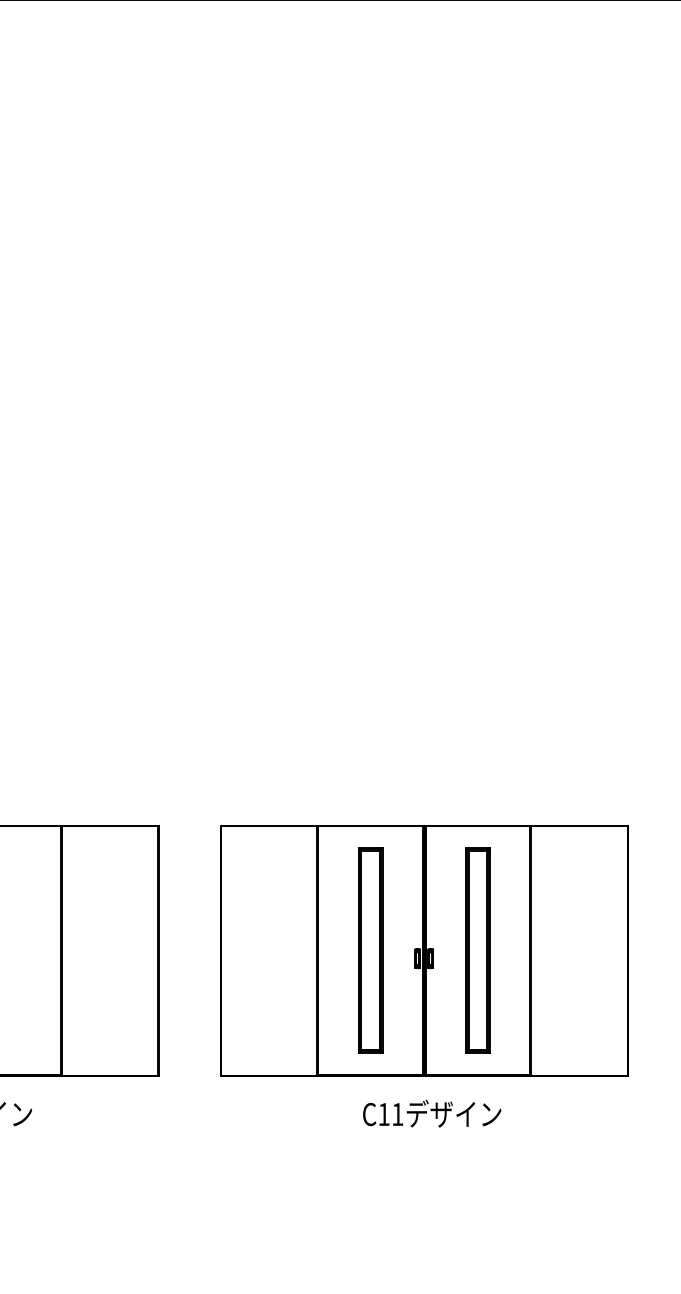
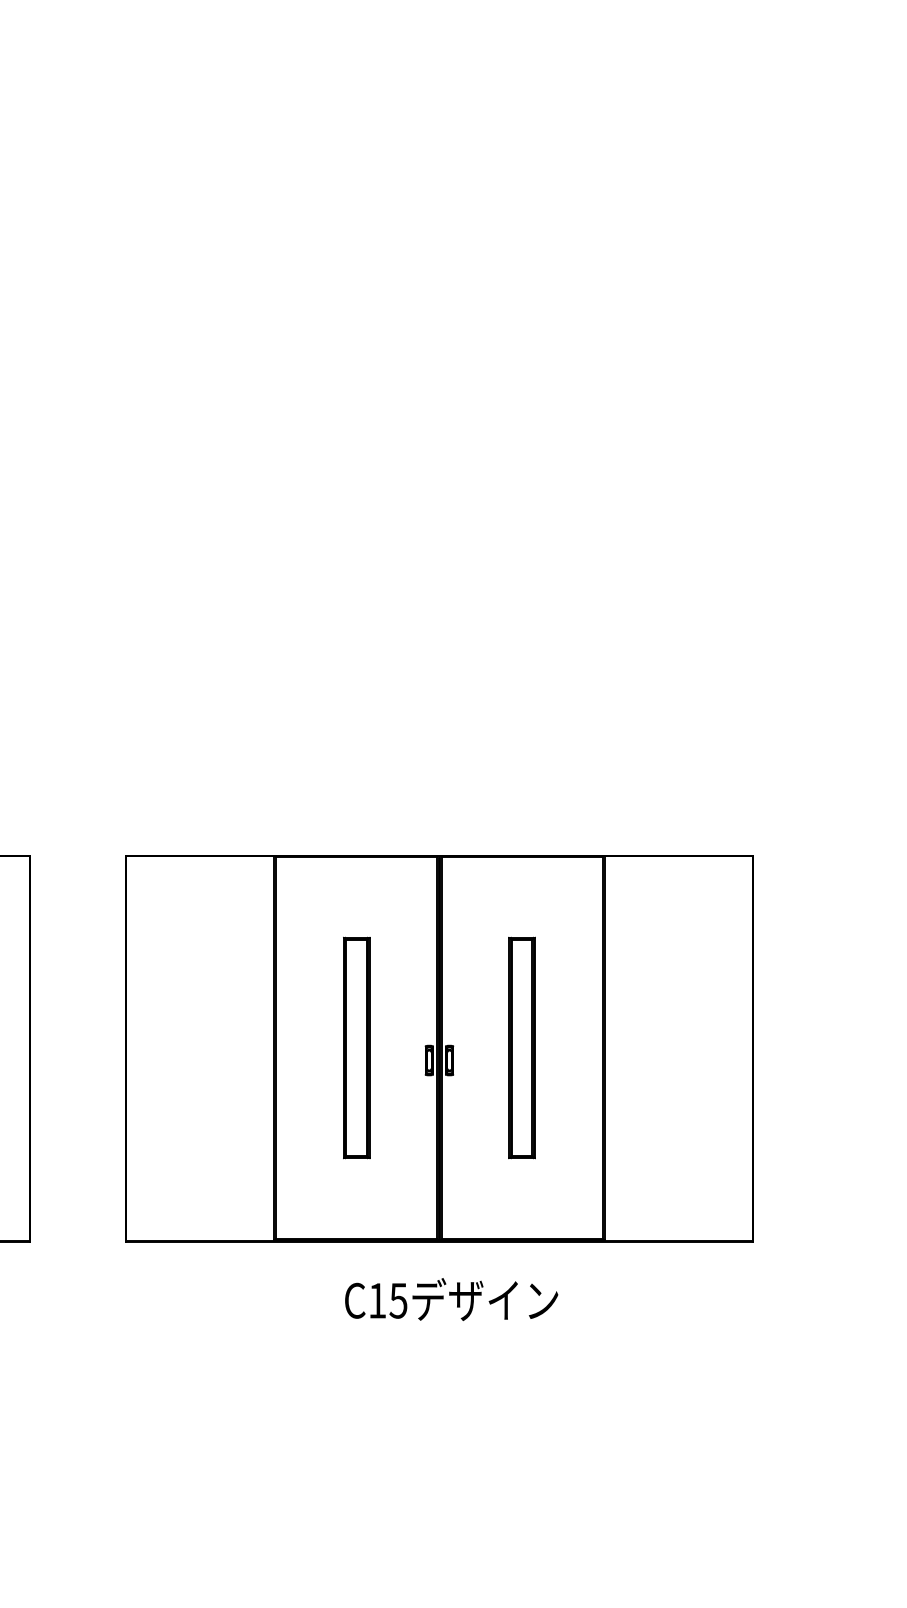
part: (370, 950) -> (356, 1048), size x0.7
part: (477, 950) -> (521, 1048), size x0.7
text: (397, 1114) -> (398, 1300), C11 -> C15

